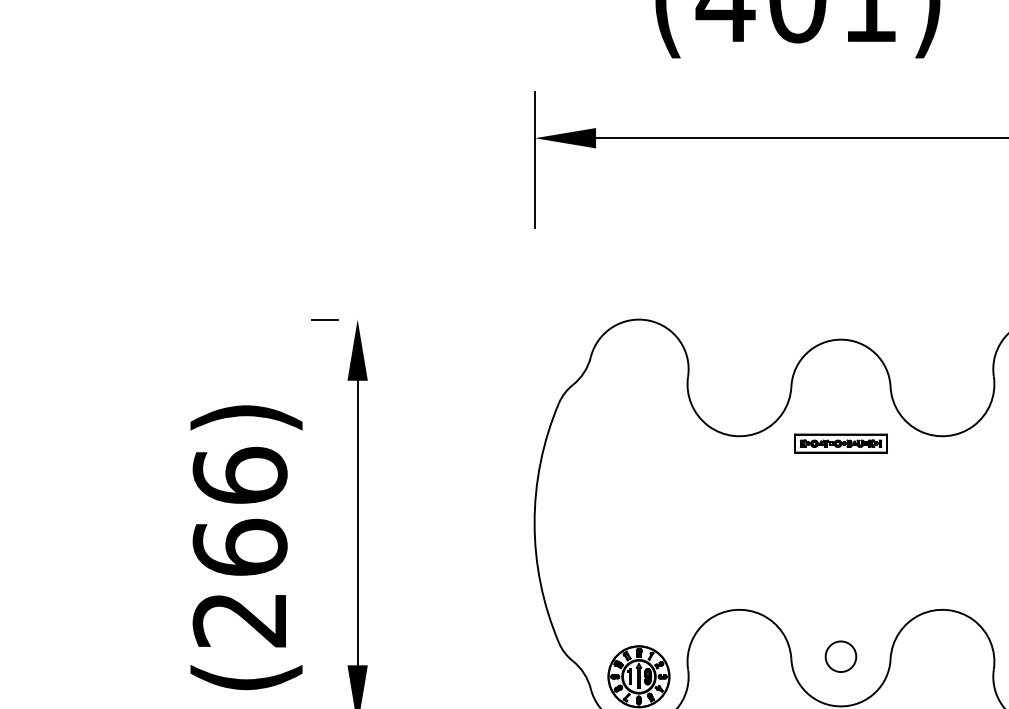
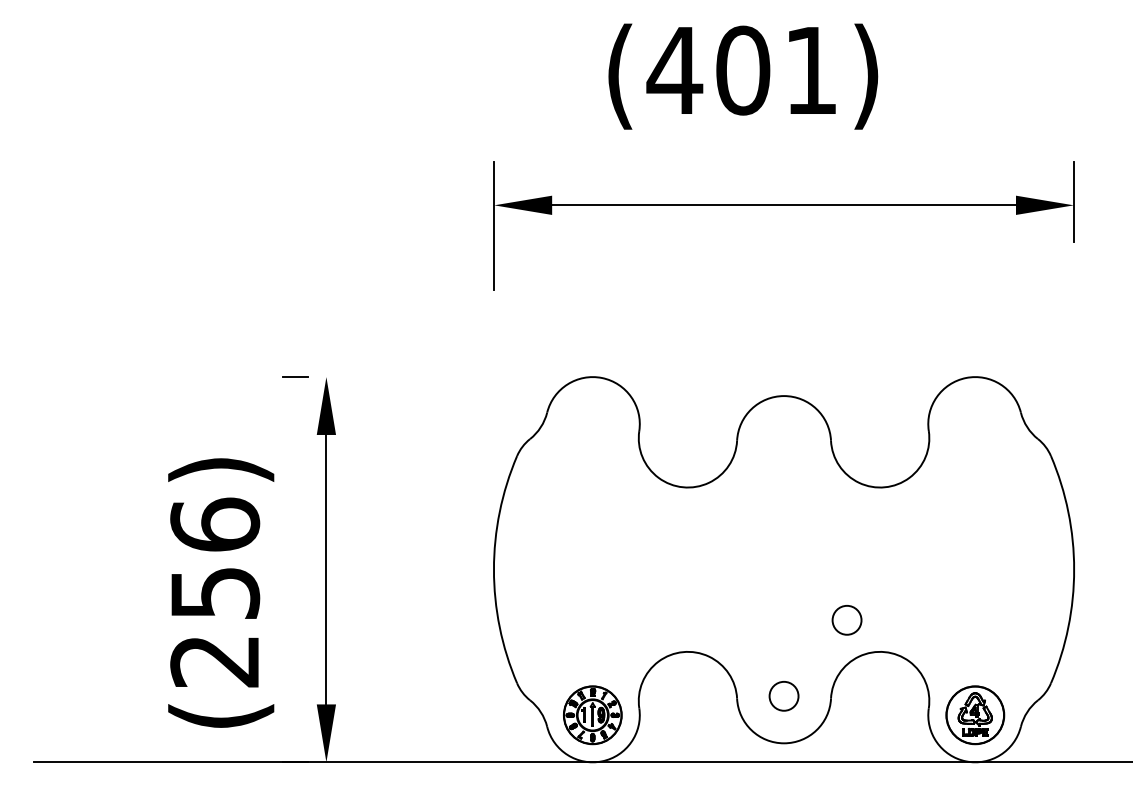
part: (840, 443) -> (783, 494), removed
text: (240, 547) -> (215, 592), (266) -> (256)
circle: (906, 576) -> (846, 620), added

